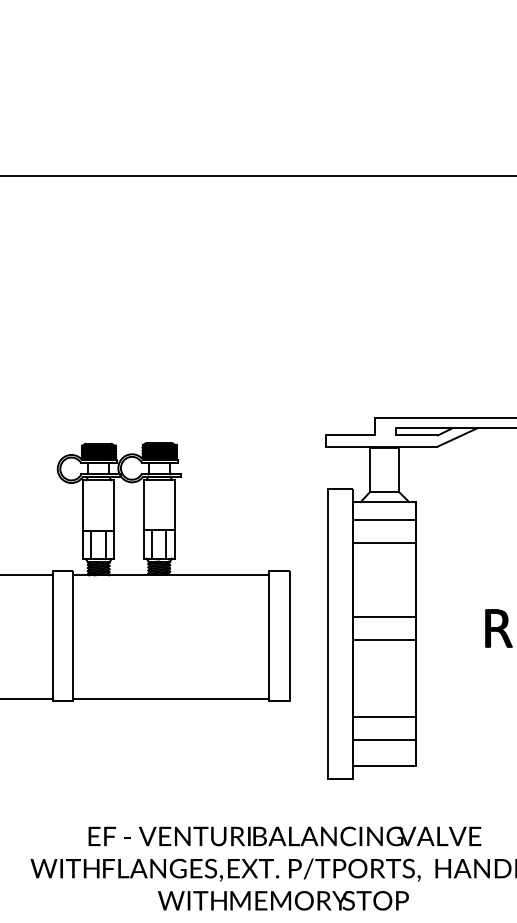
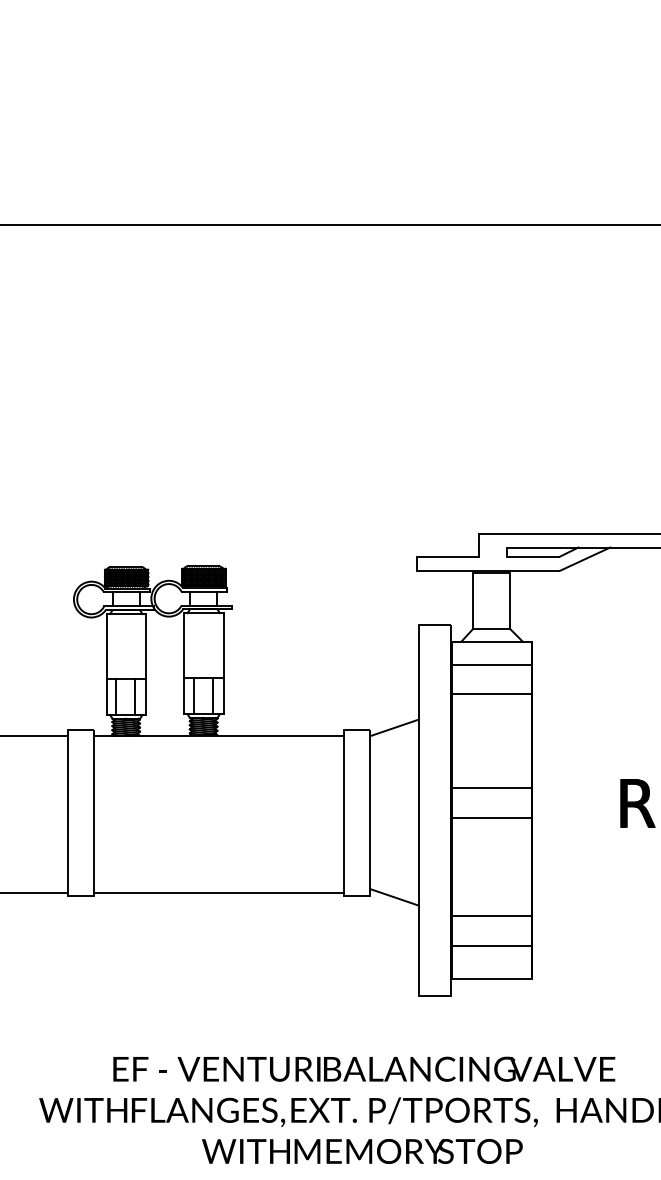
line: (308, 569) -> (394, 727), added
line: (308, 702) -> (394, 897), added

